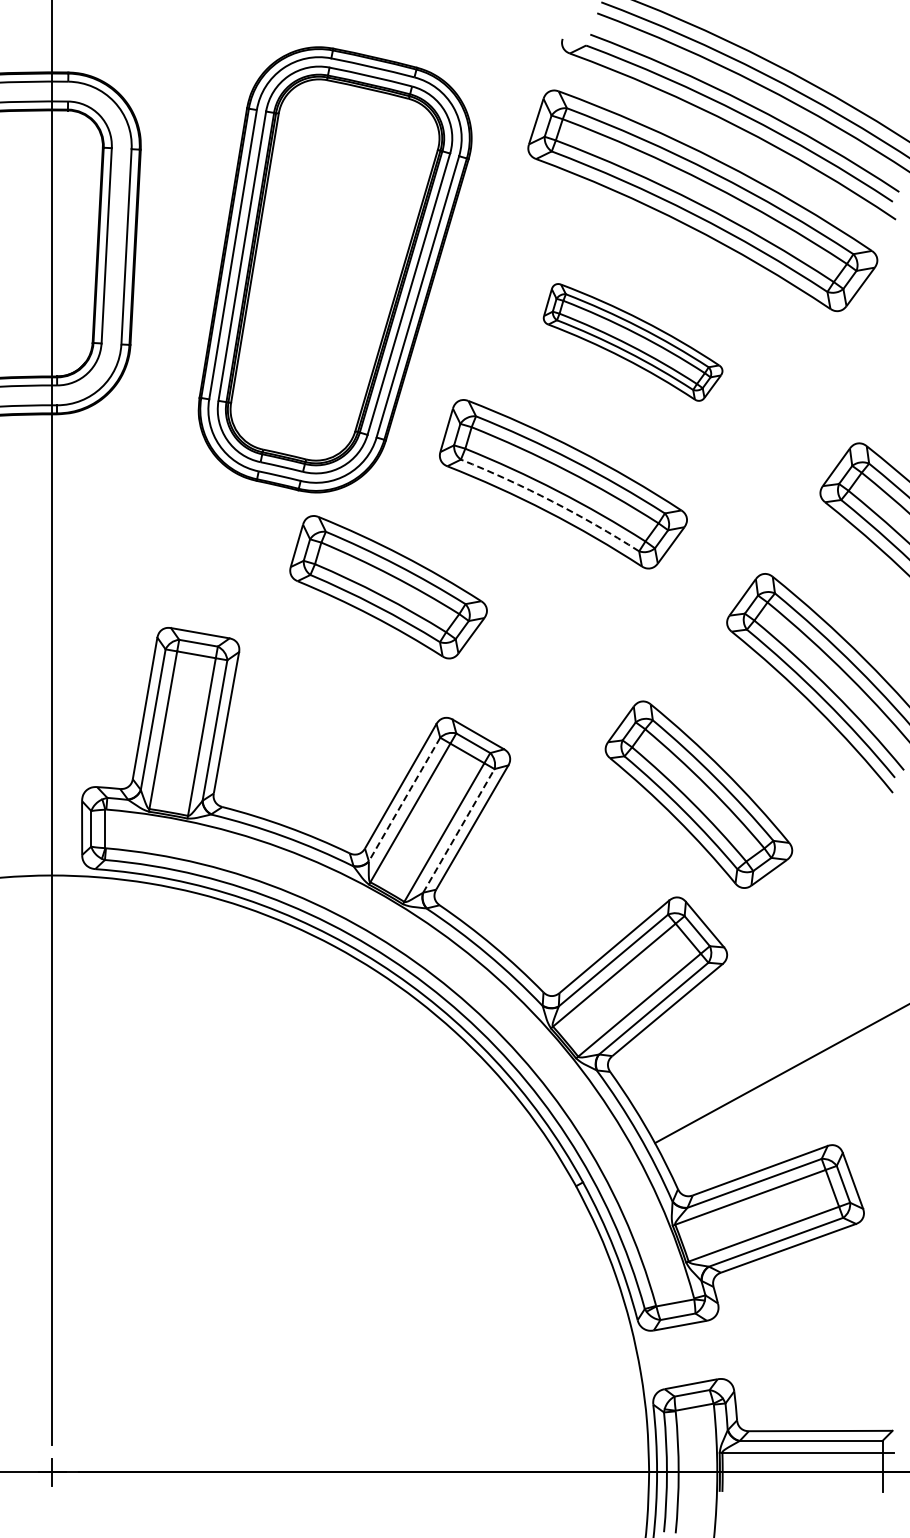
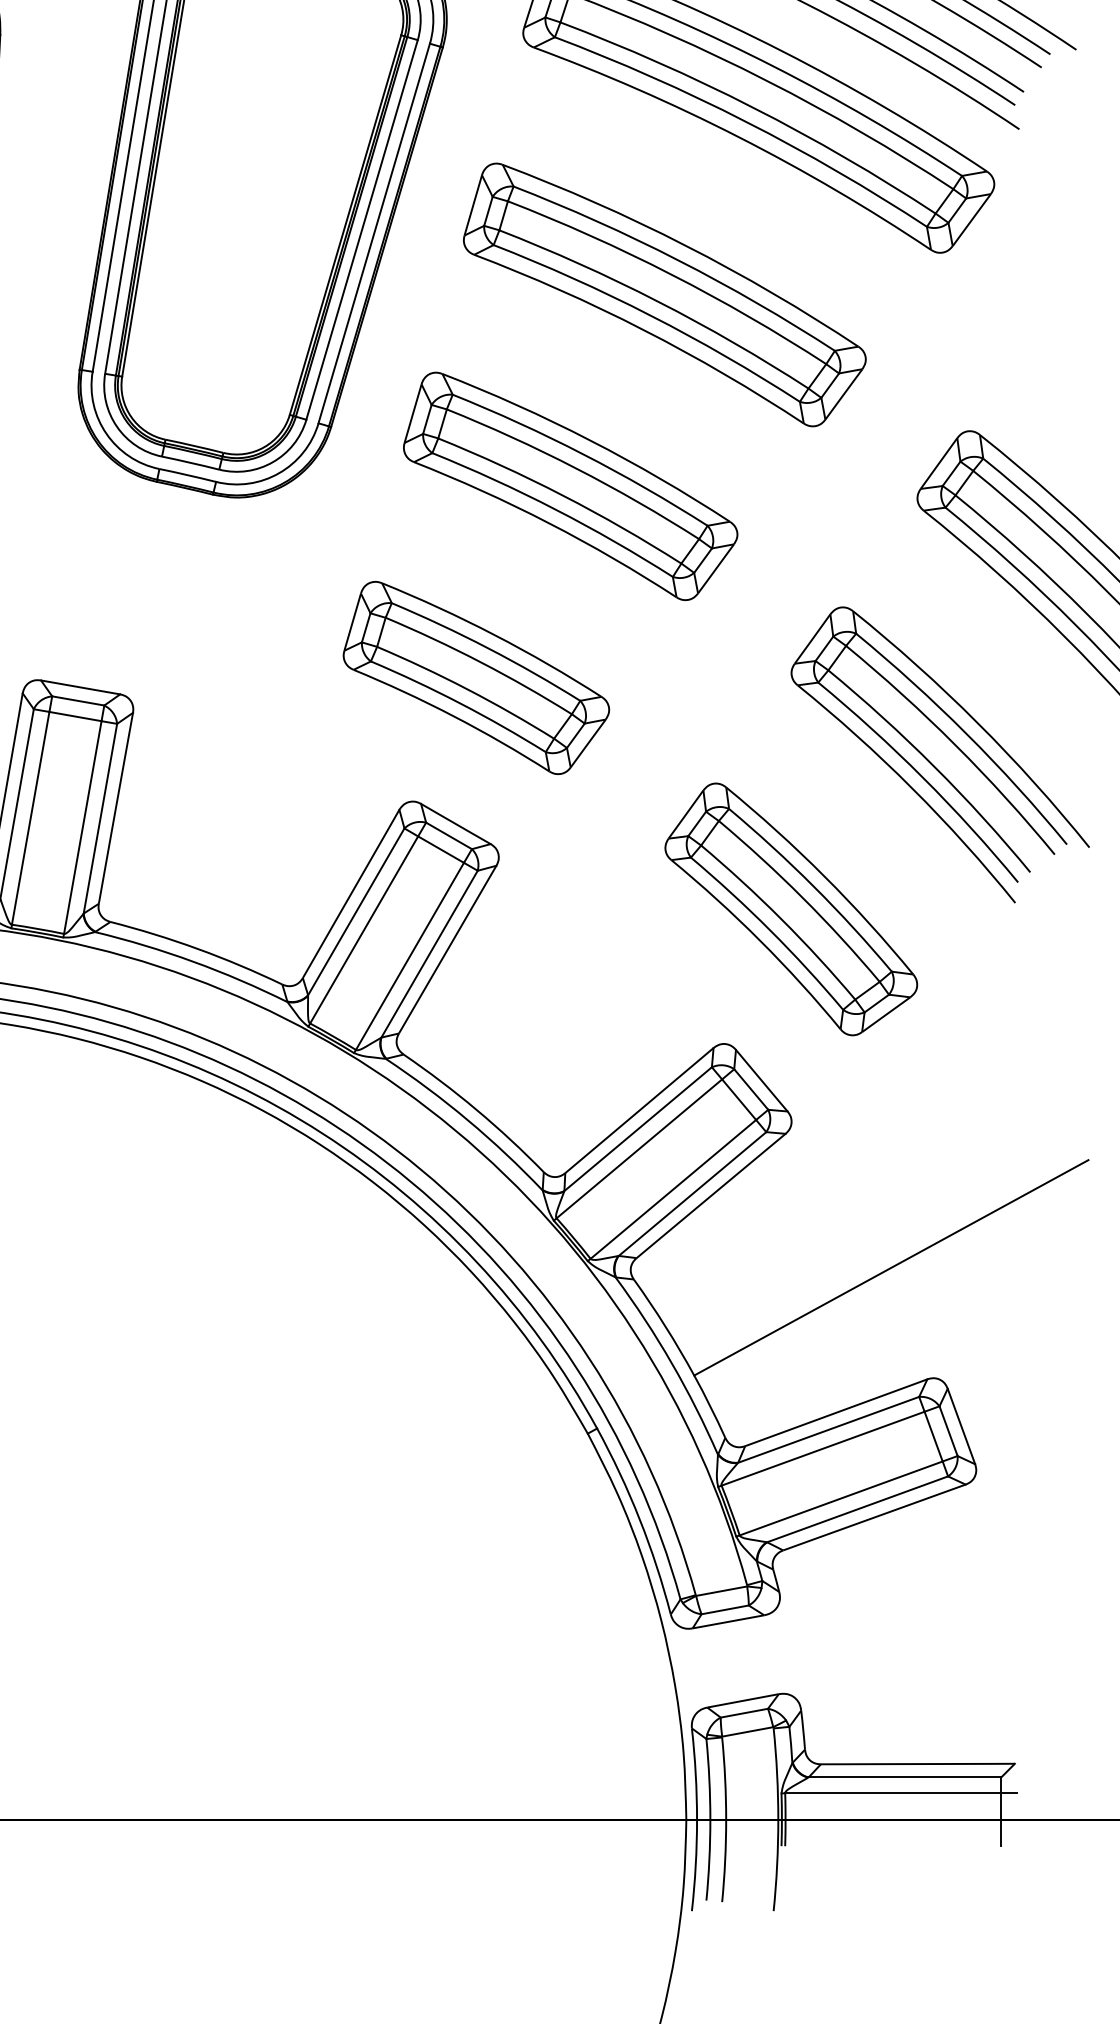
part: (632, 342) -> (663, 295), size x1.67
arc: (552, 501) -> (555, 509), dashed -> solid
part: (388, 587) -> (476, 678), moved
part: (698, 794) -> (790, 909), moved
line: (404, 799) -> (356, 911), dashed -> solid
line: (459, 830) -> (430, 953), dashed -> solid

